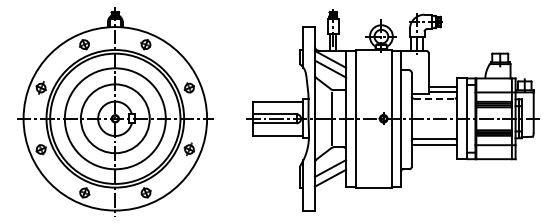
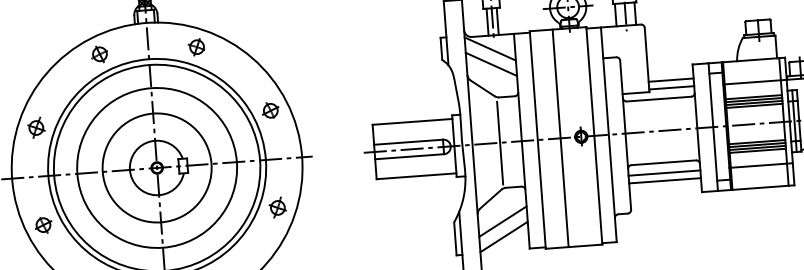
line: (434, 98) -> (659, 98), dashed -> solid
line: (370, 118) -> (560, 137), added
line: (434, 150) -> (665, 181), added

